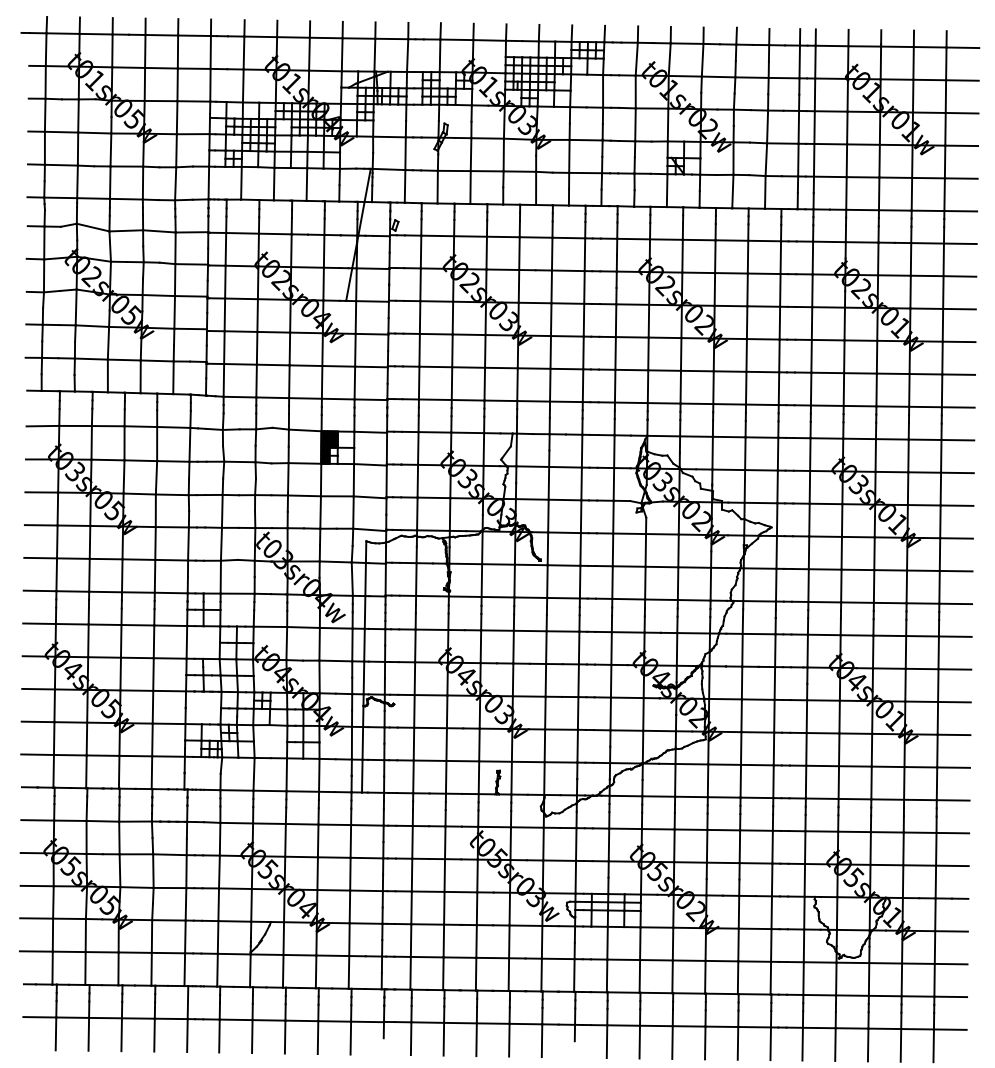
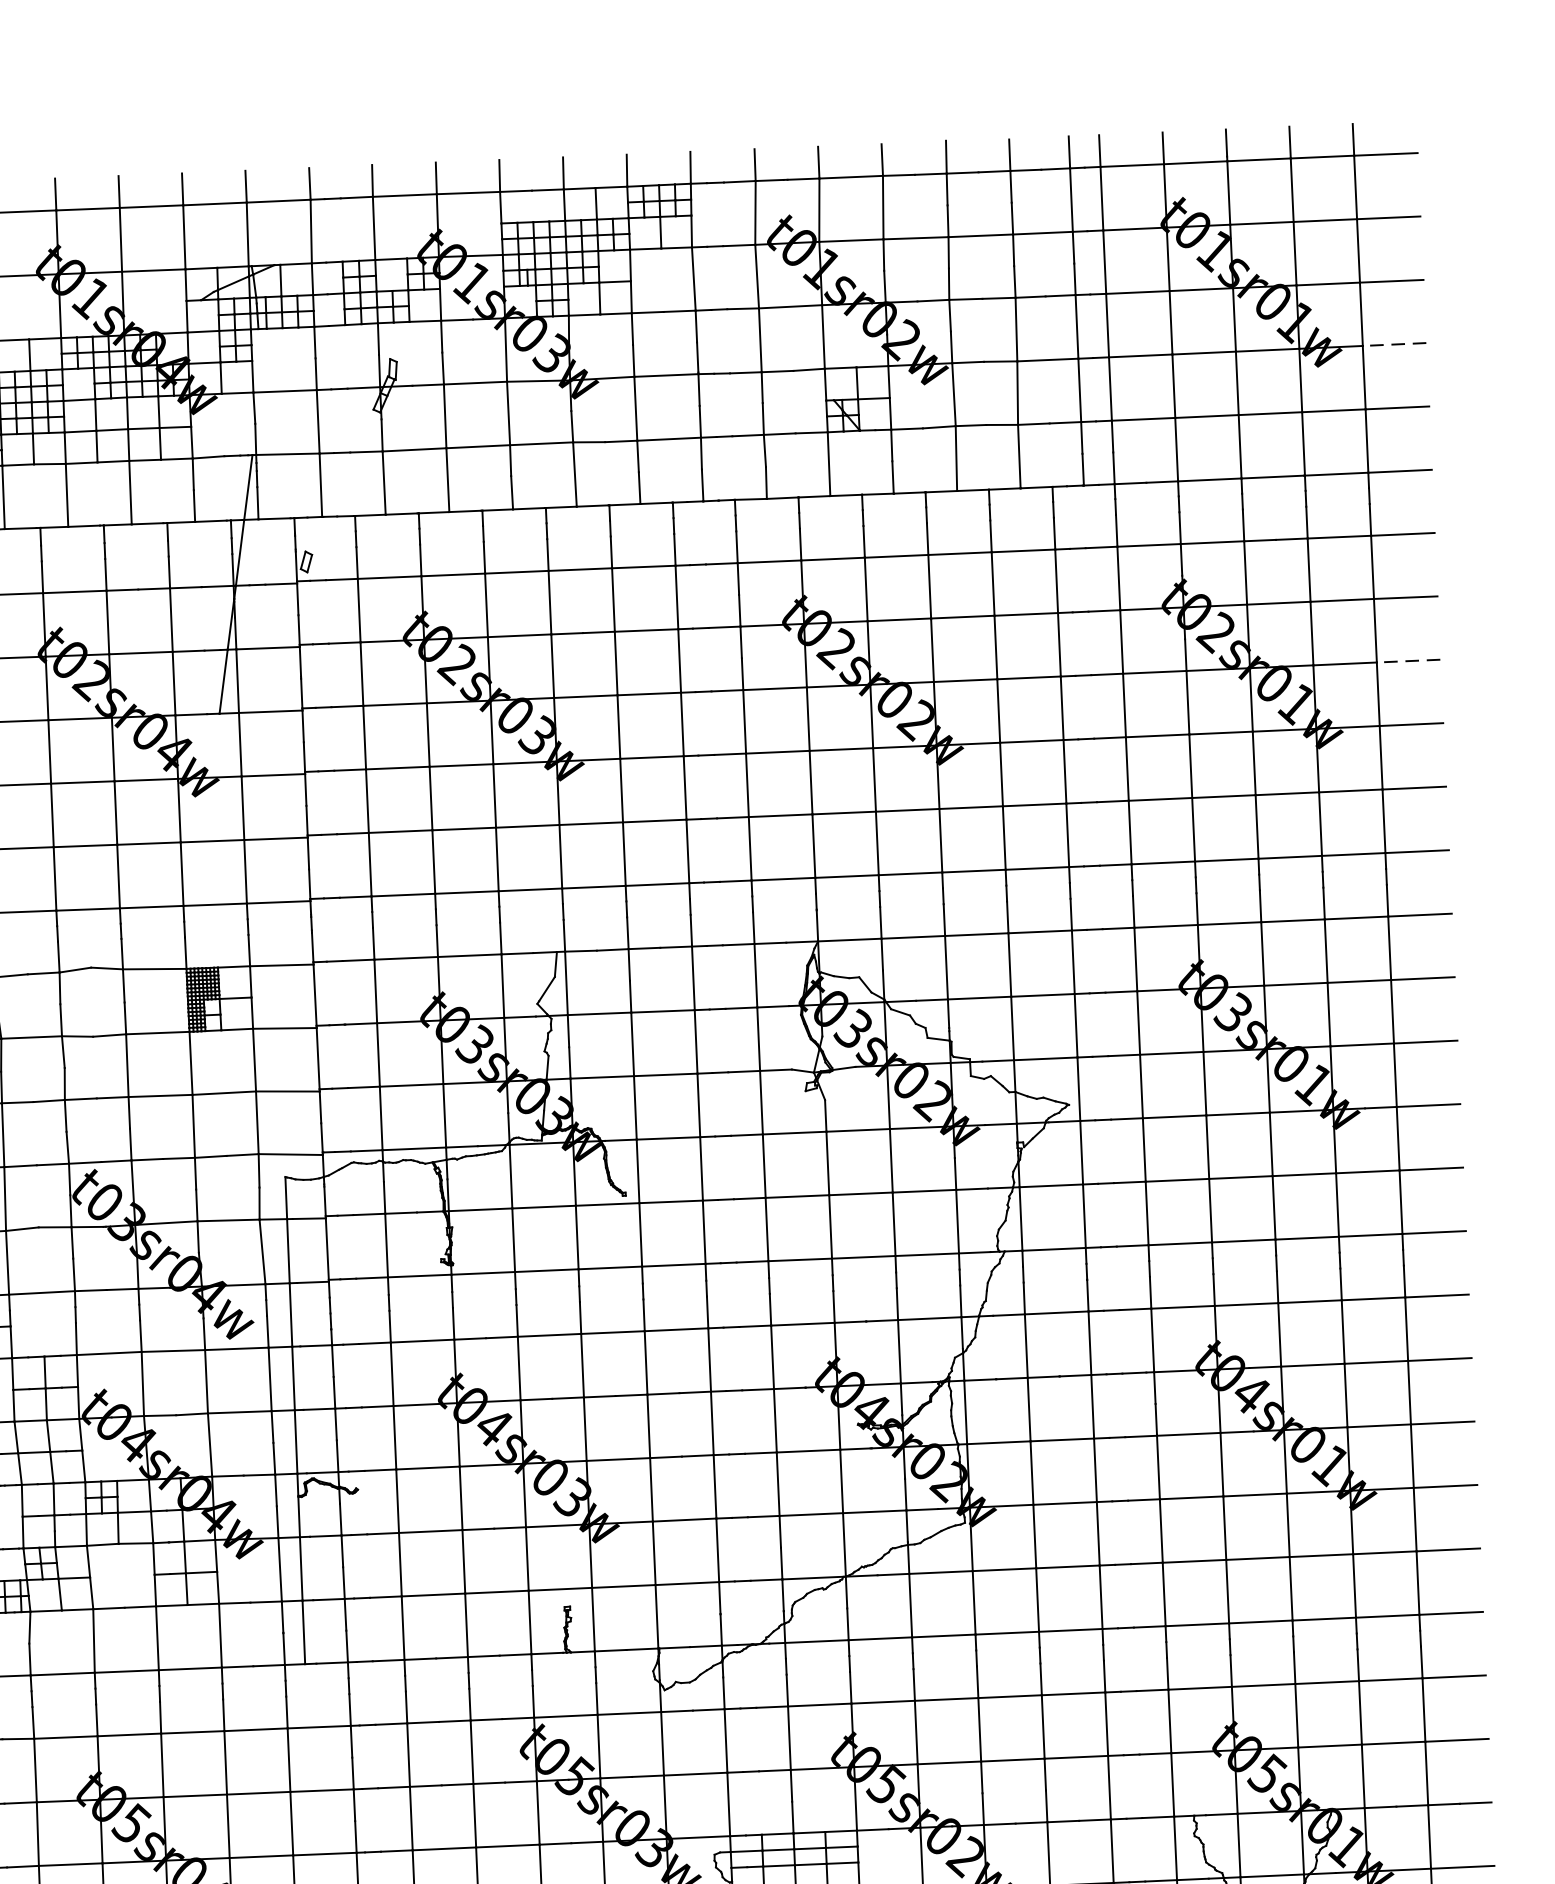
line: (961, 145) -> (1394, 343), solid -> dashed
line: (959, 309) -> (1408, 661), solid -> dashed

